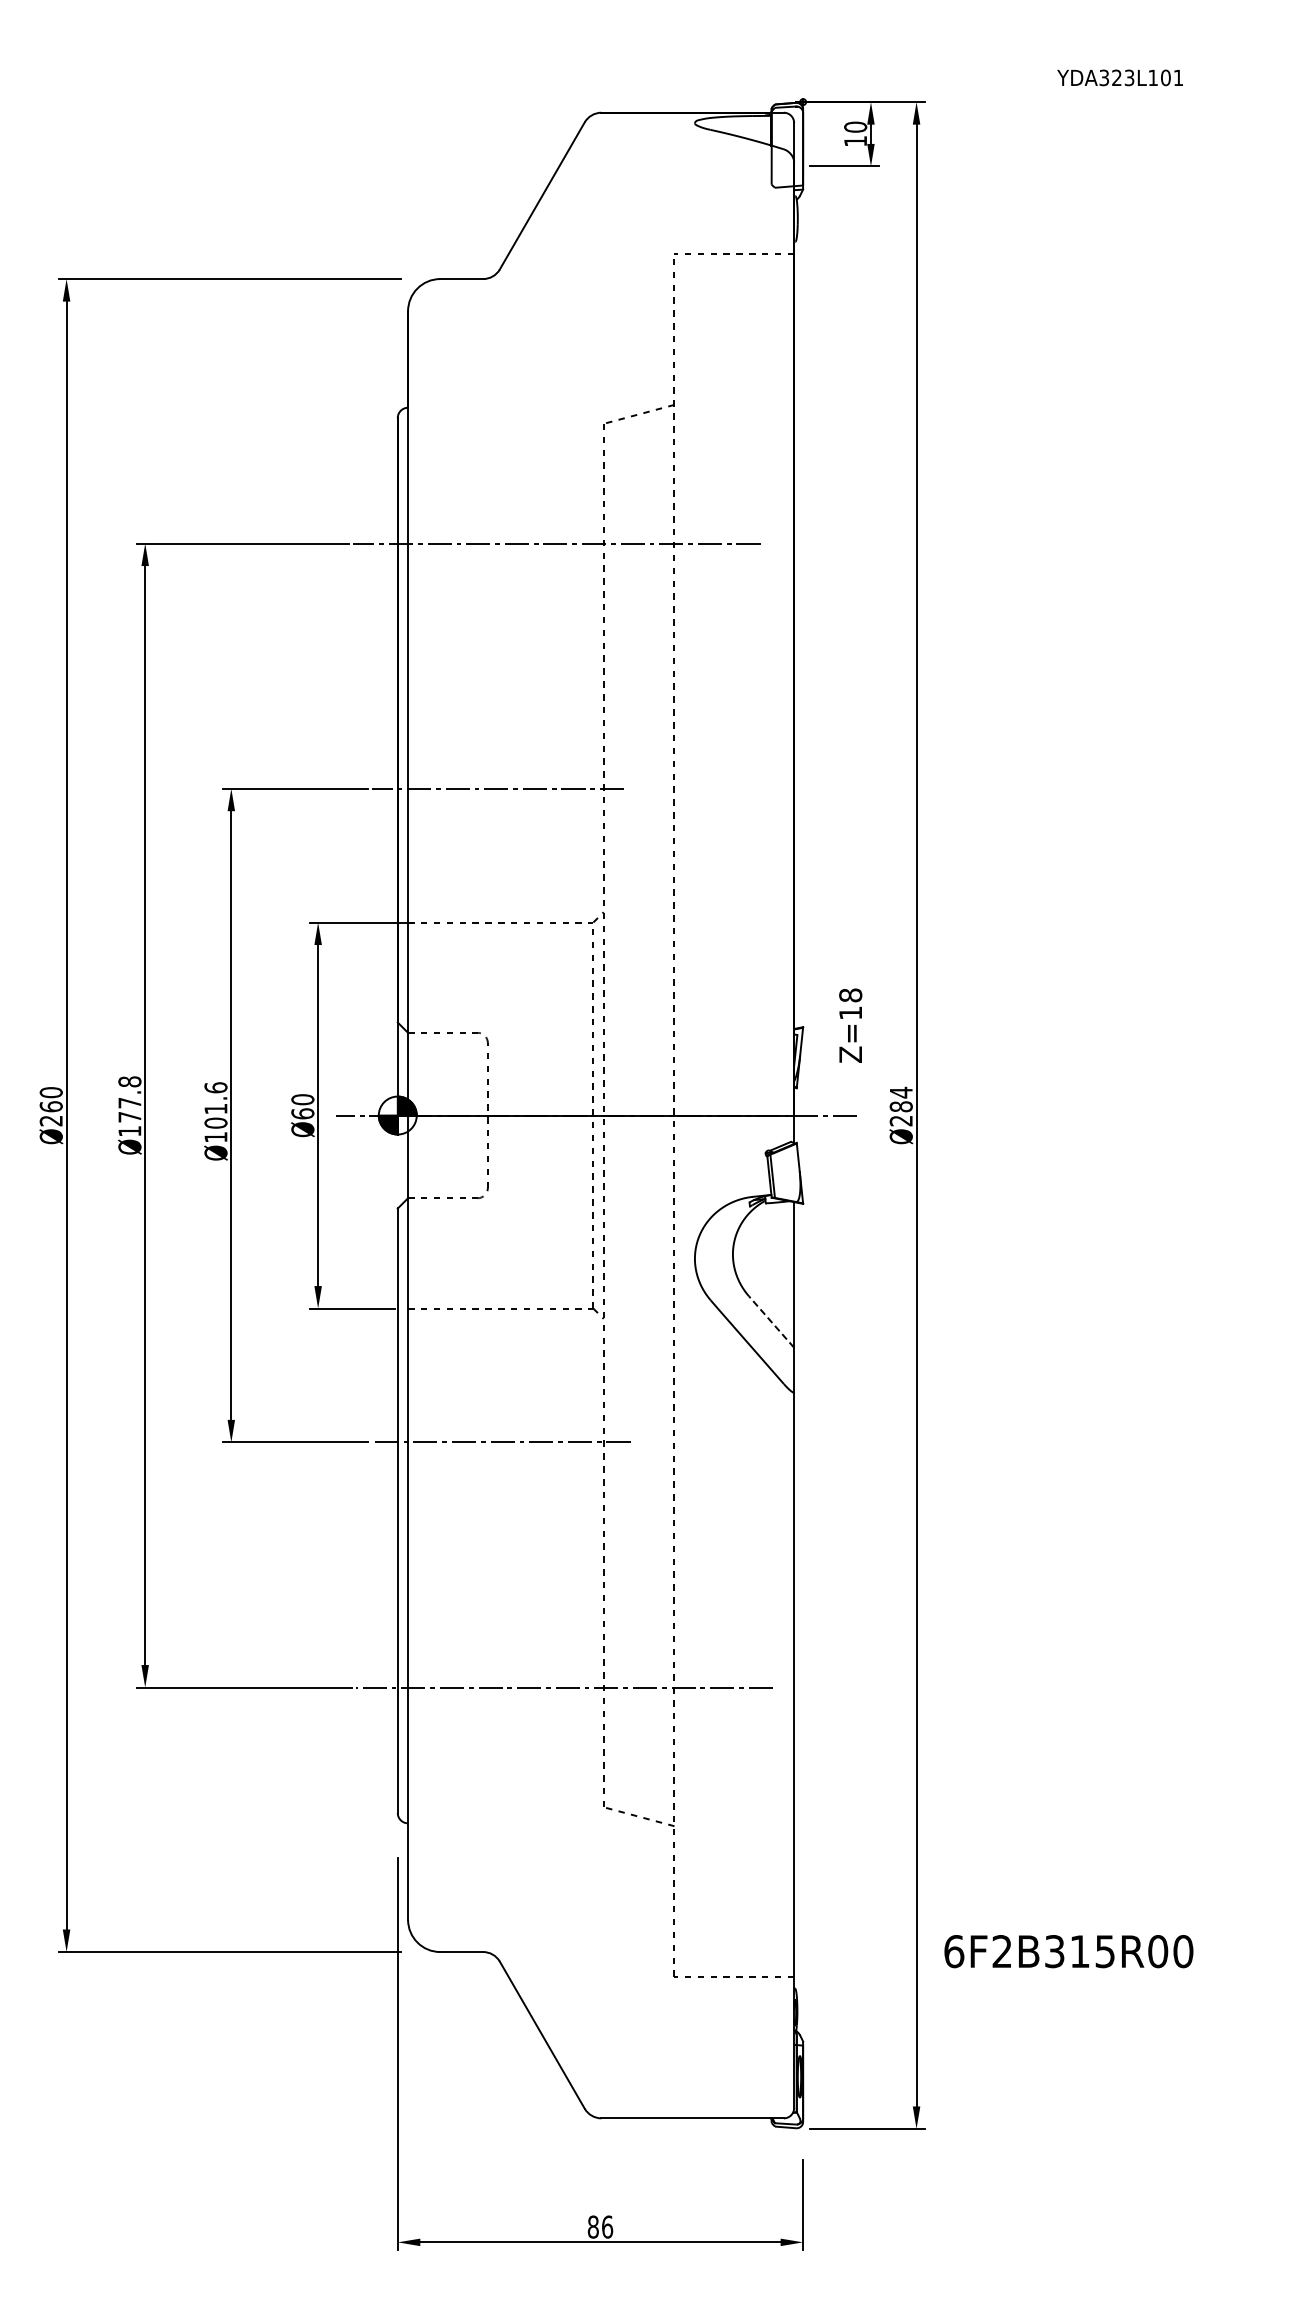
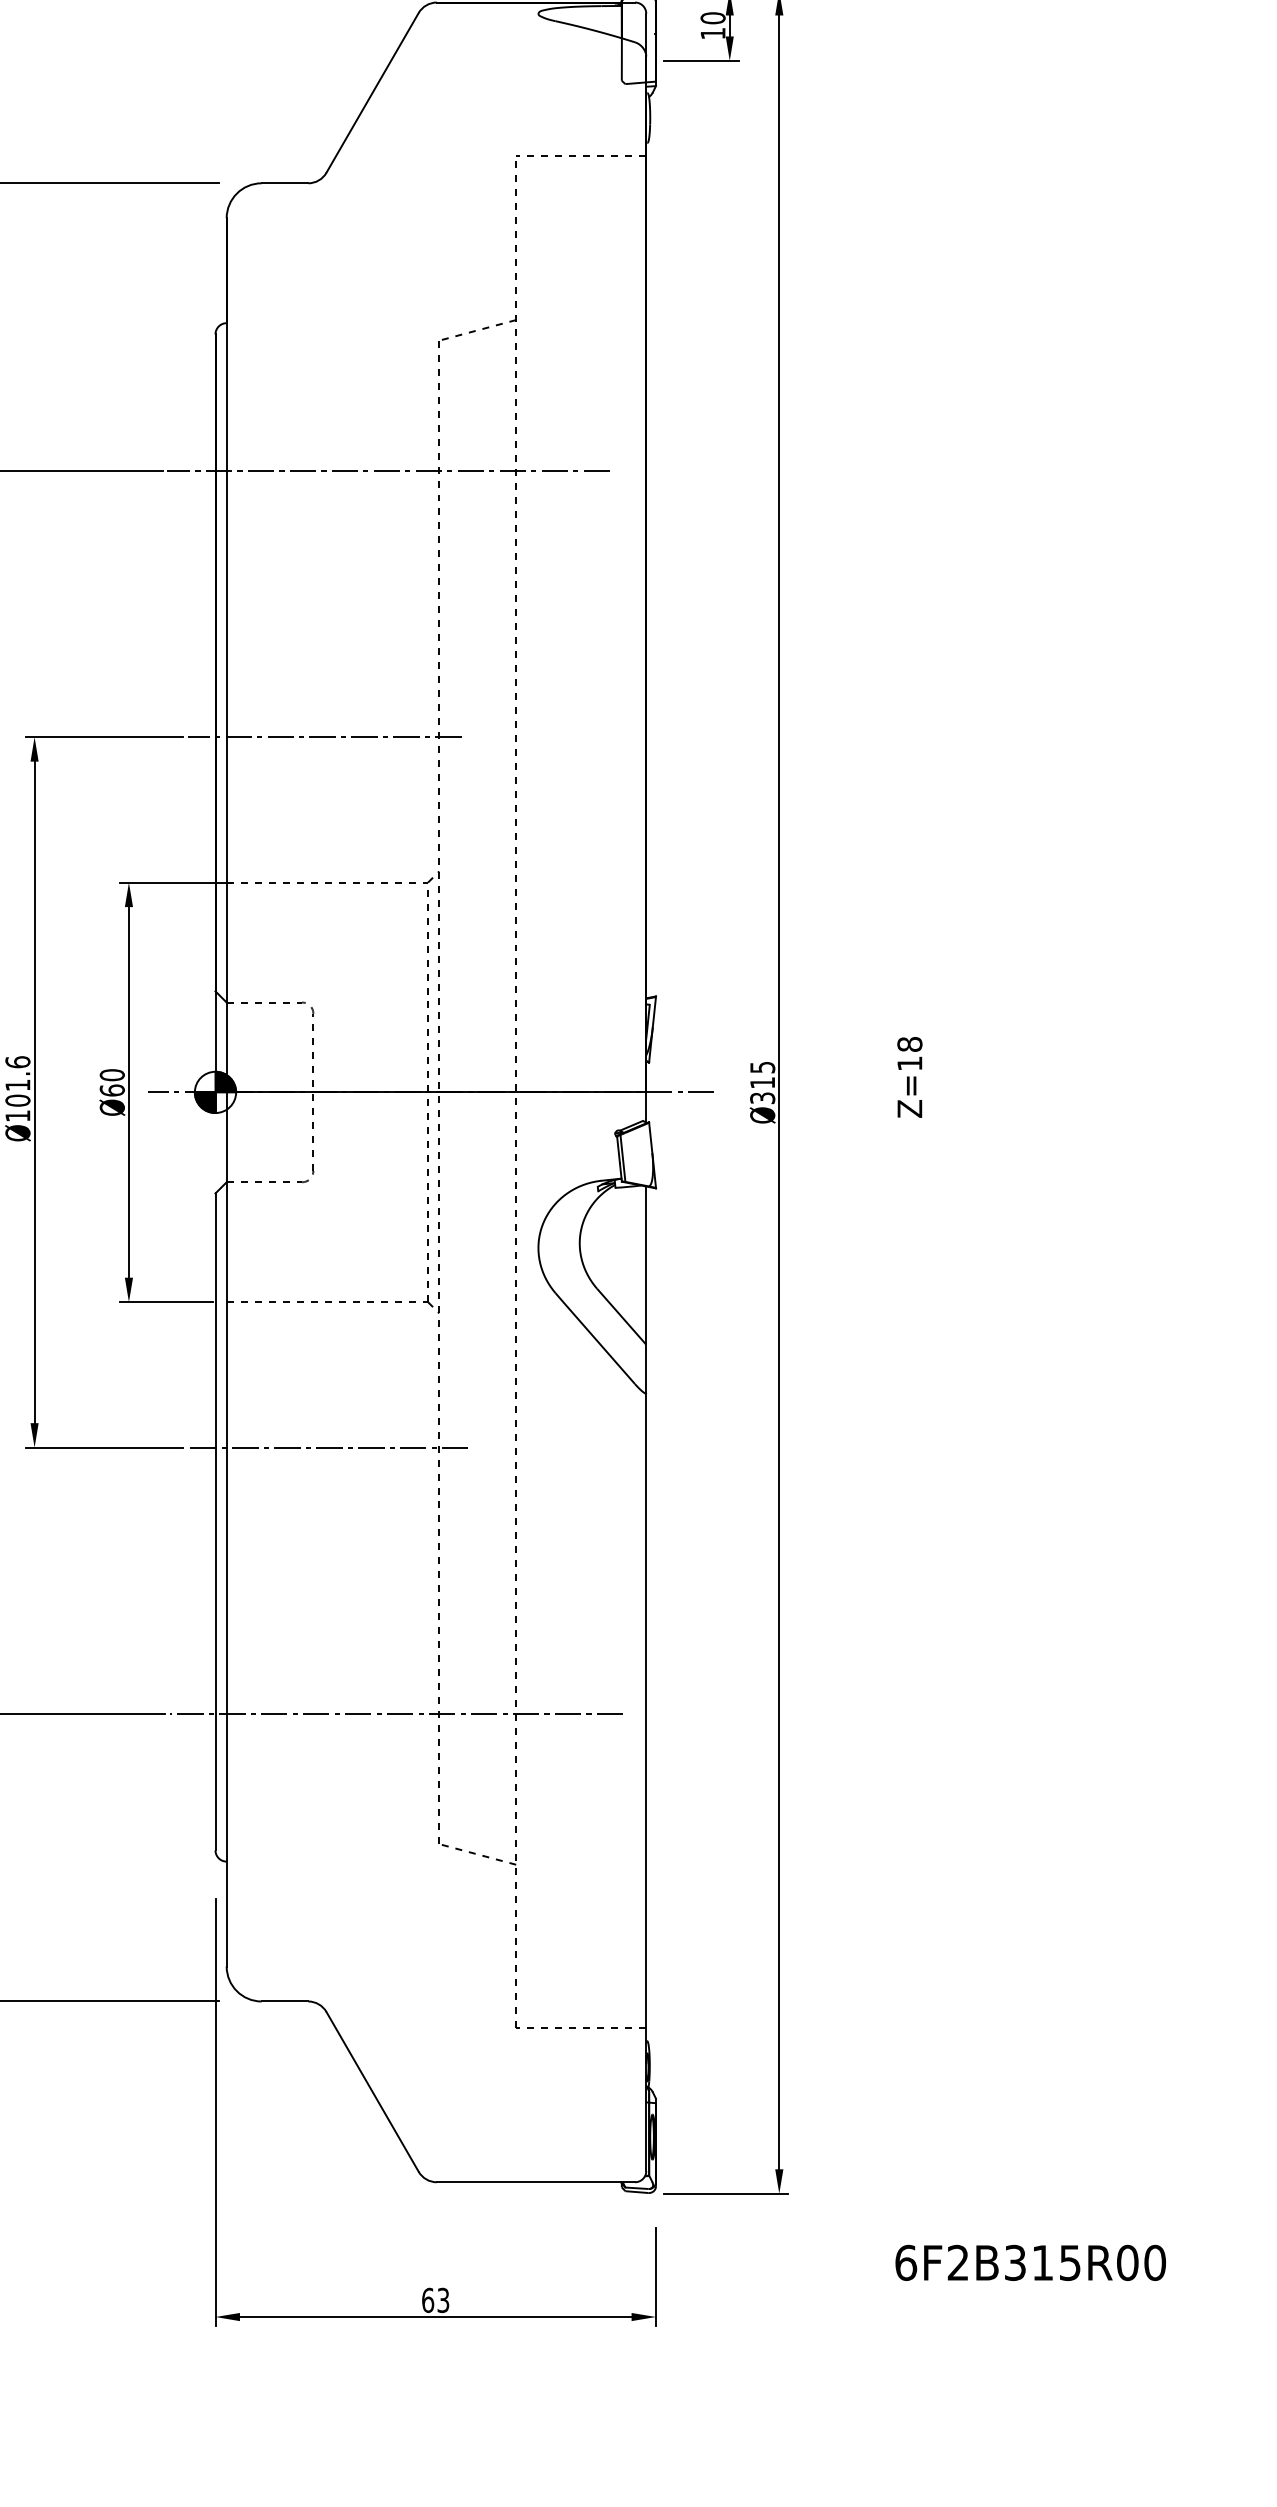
text: (850, 1025) -> (909, 1077), moved
text: (900, 1106) -> (761, 1082), Ø284 -> Ø315
line: (771, 1321) -> (621, 1316), dashed -> solid
text: (1068, 1951) -> (1030, 2262), moved
text: (600, 2226) -> (435, 2299), 86 -> 63

